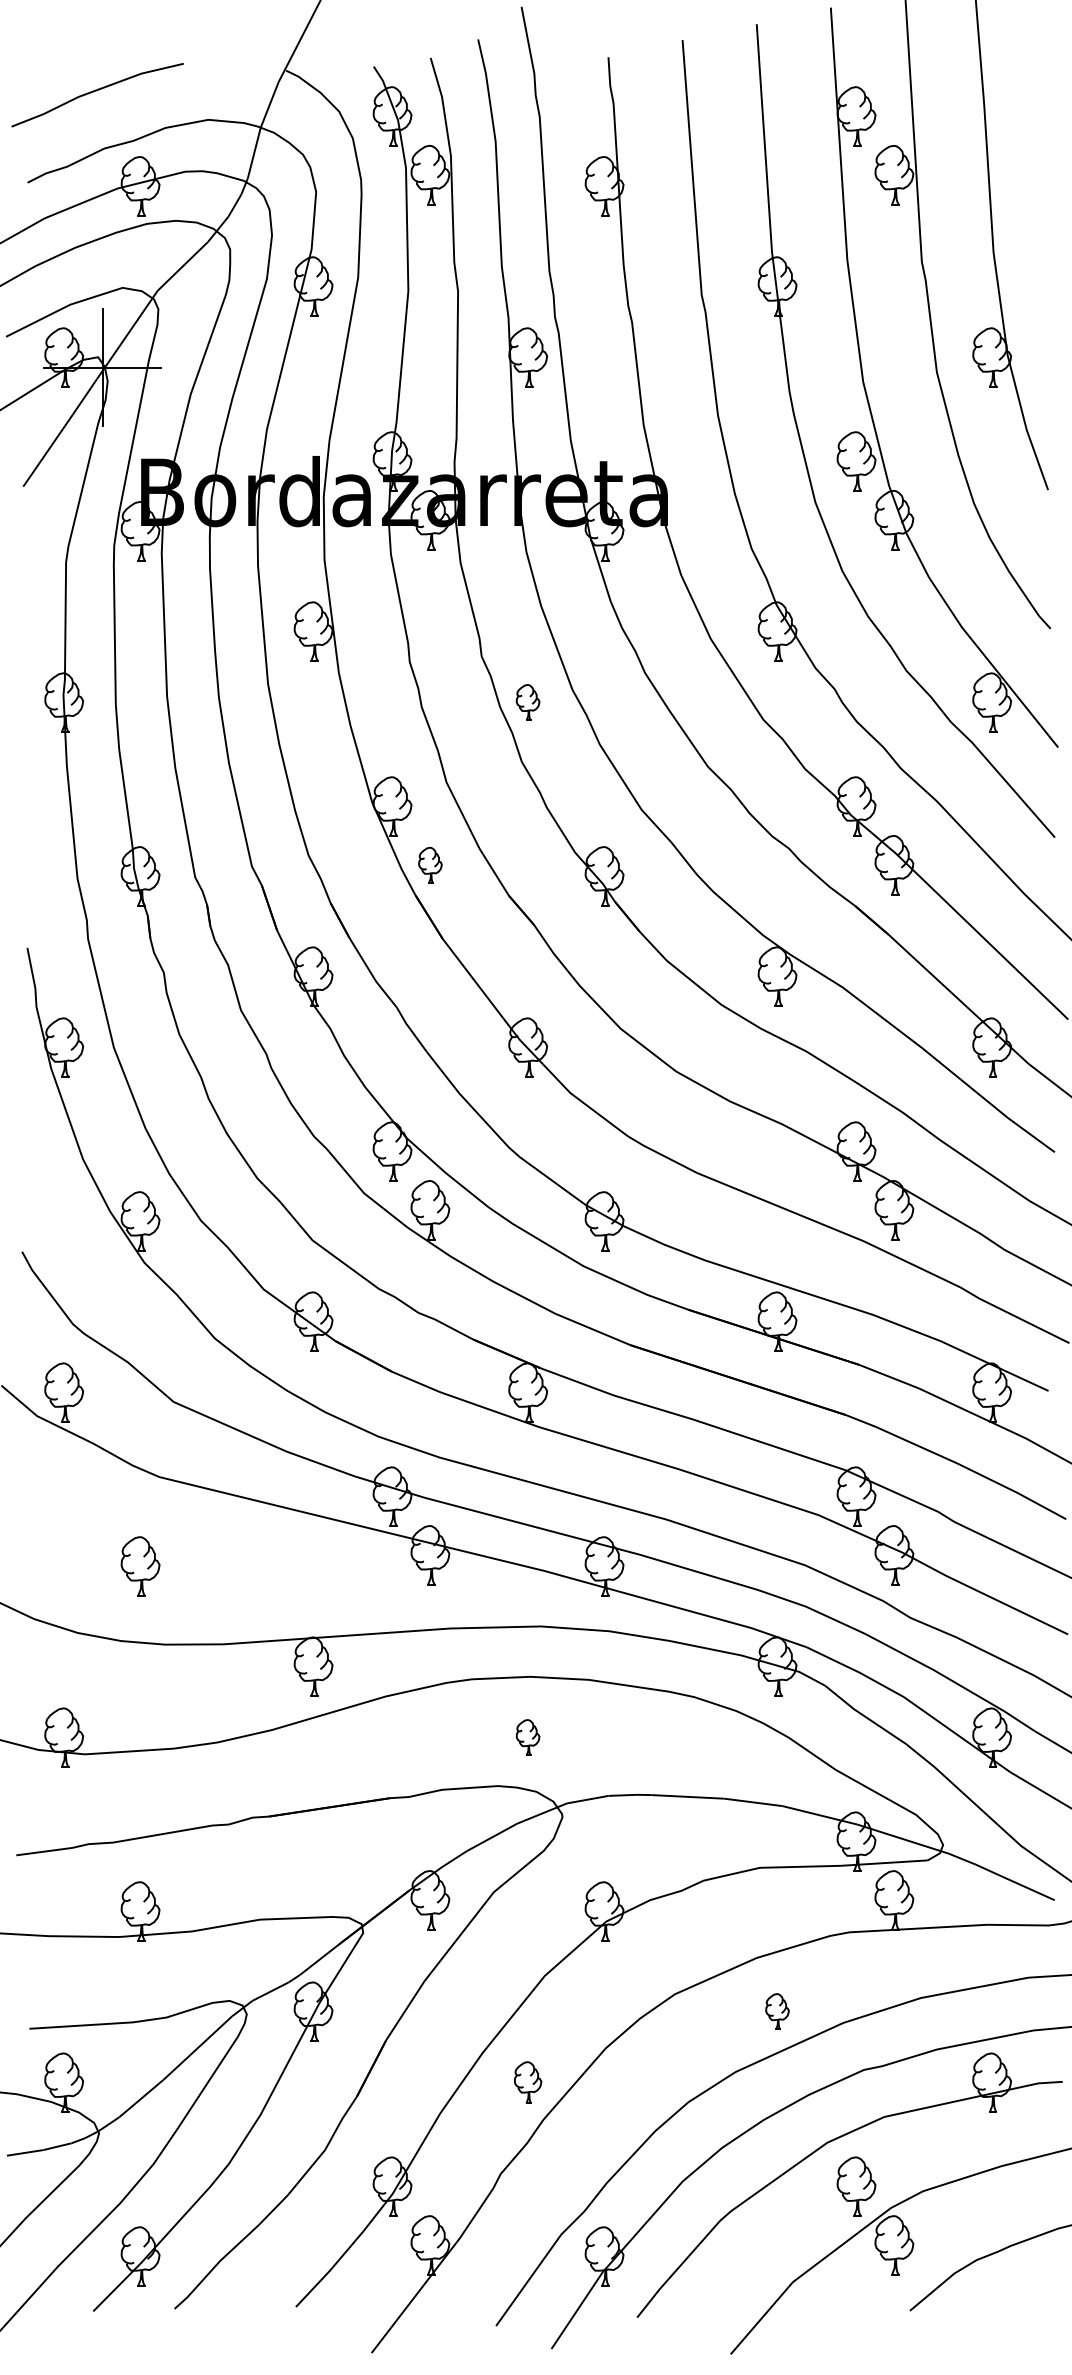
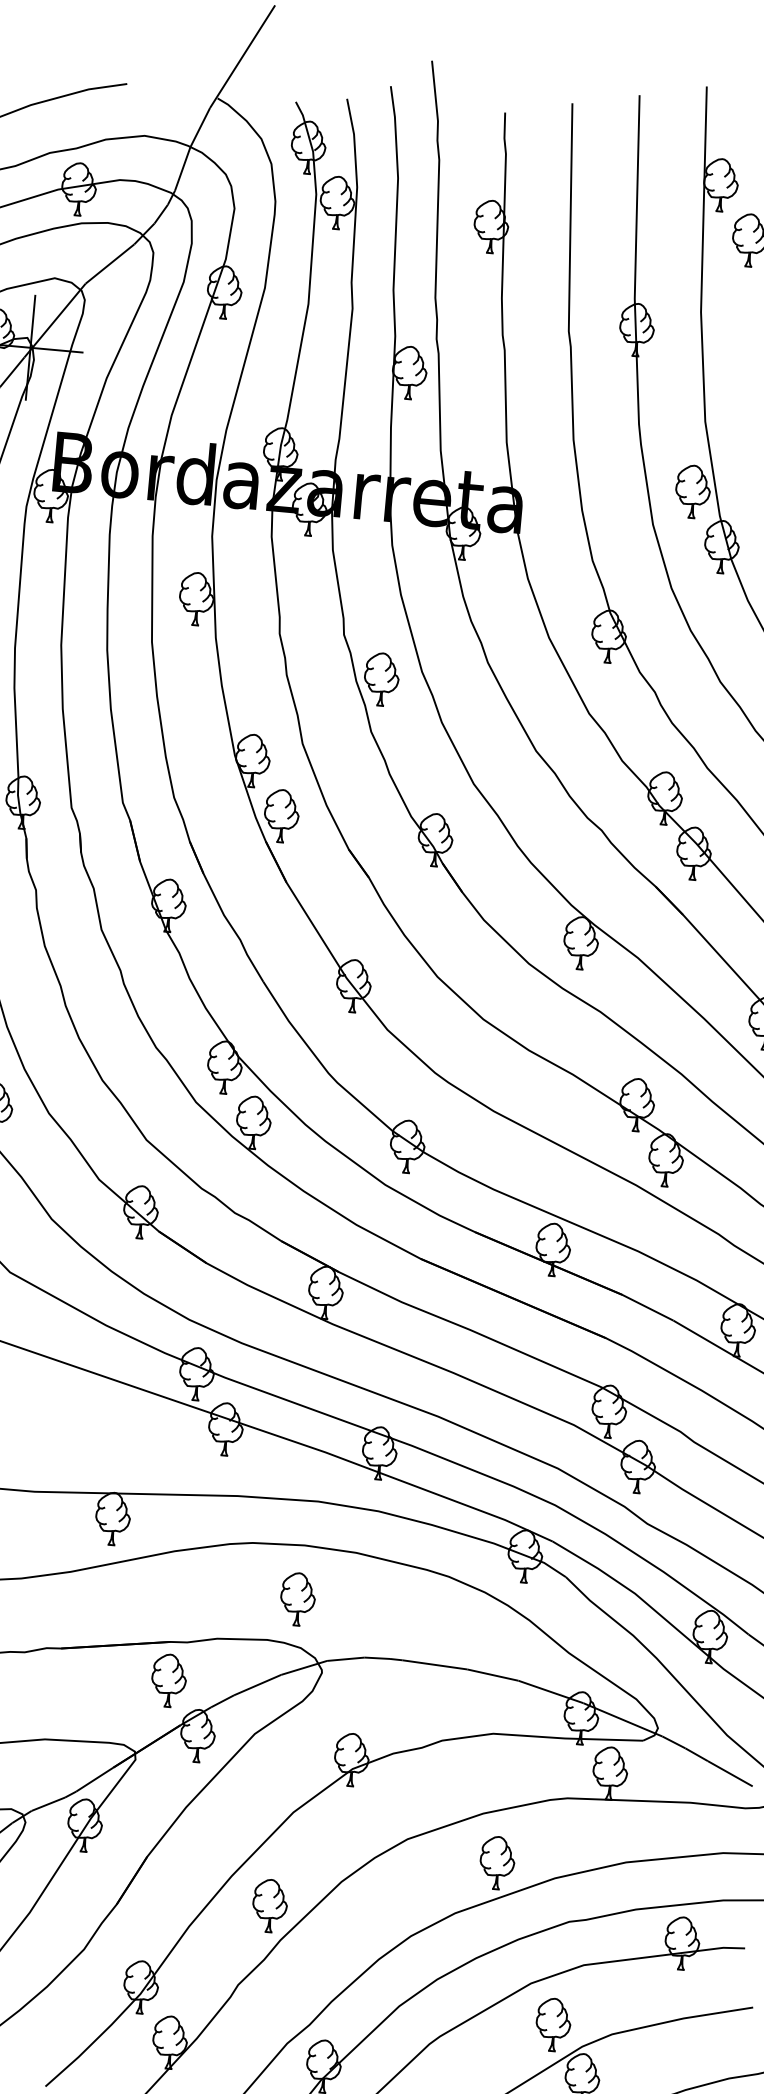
part: (527, 702) -> (381, 679), size x1.67
part: (430, 865) -> (281, 816), size x1.67
part: (527, 1737) -> (297, 1599), size x1.67
part: (392, 1841) -> (168, 1680), added
part: (777, 2011) -> (497, 1862), size x1.67
part: (527, 2082) -> (269, 1905), size x1.43

